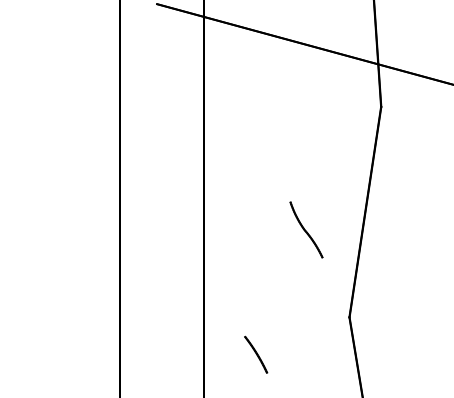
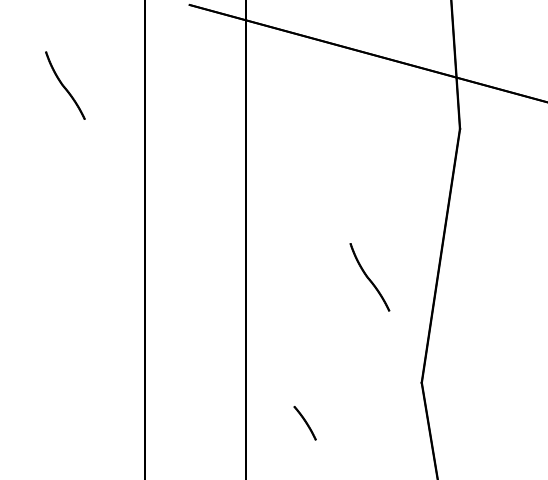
part: (54, 70) -> (65, 85), added
part: (252, 351) -> (304, 423), size x0.62

